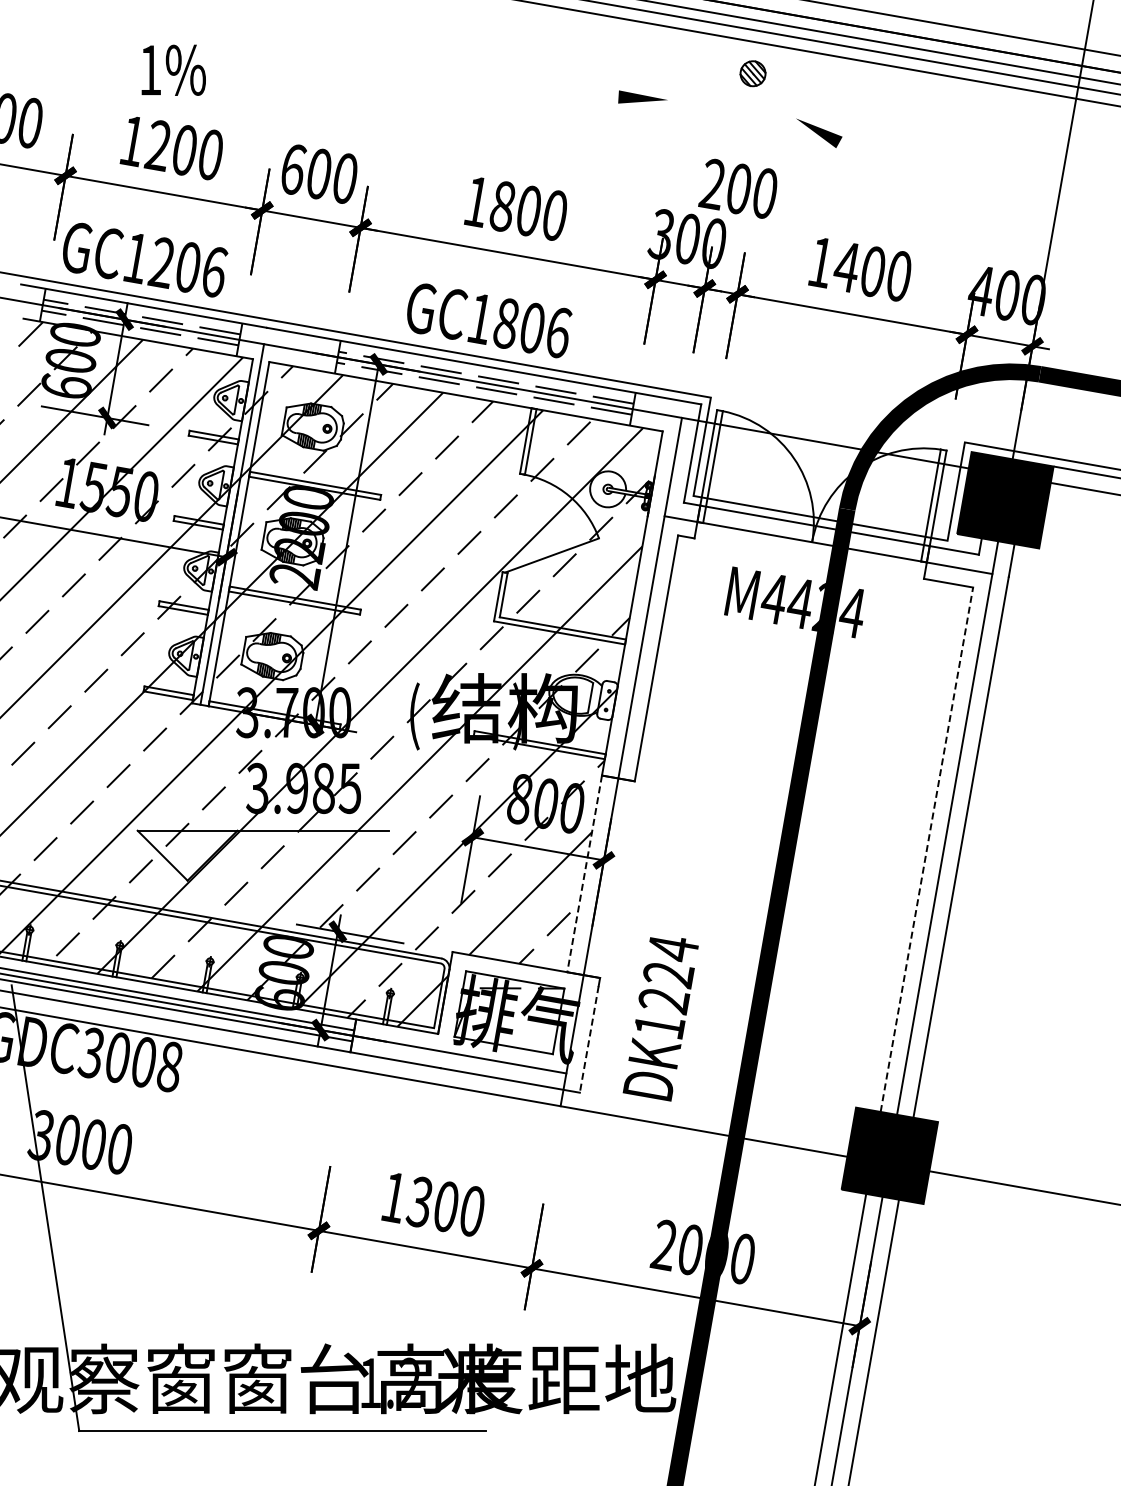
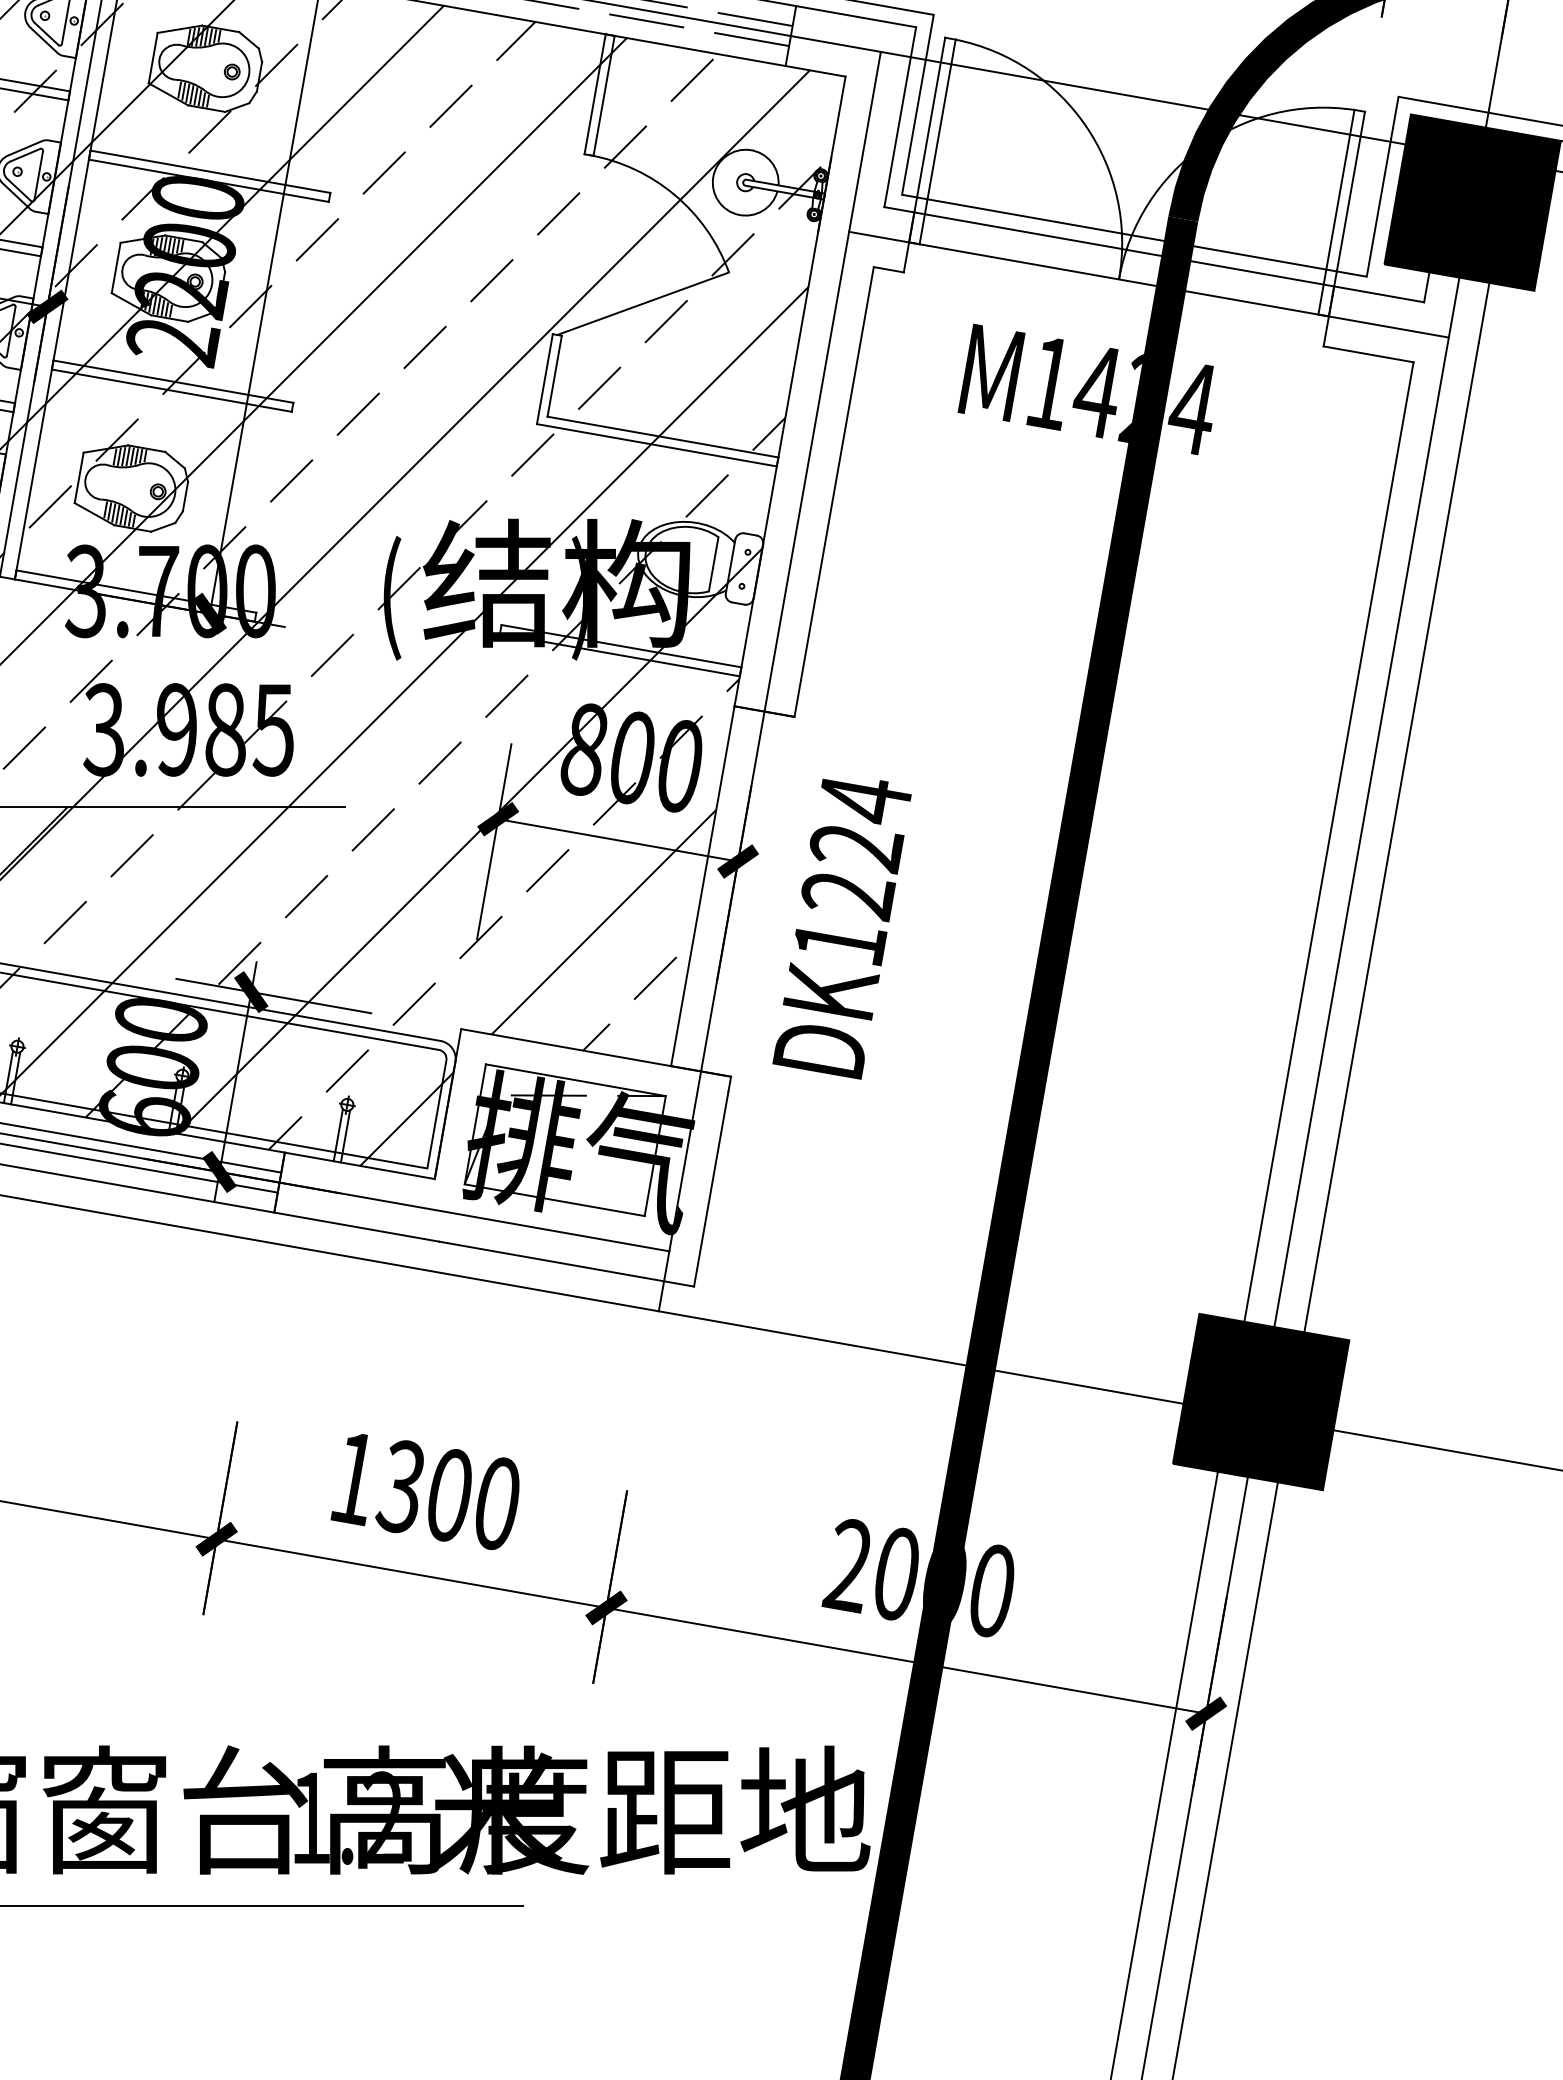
text: (772, 599) -> (1046, 384), M4424 -> M1424
line: (926, 849) -> (1328, 841), dashed -> solid
line: (584, 873) -> (702, 885), dashed -> solid
text: (660, 1019) -> (841, 929), moved
line: (589, 1039) -> (711, 1189), dashed -> solid

